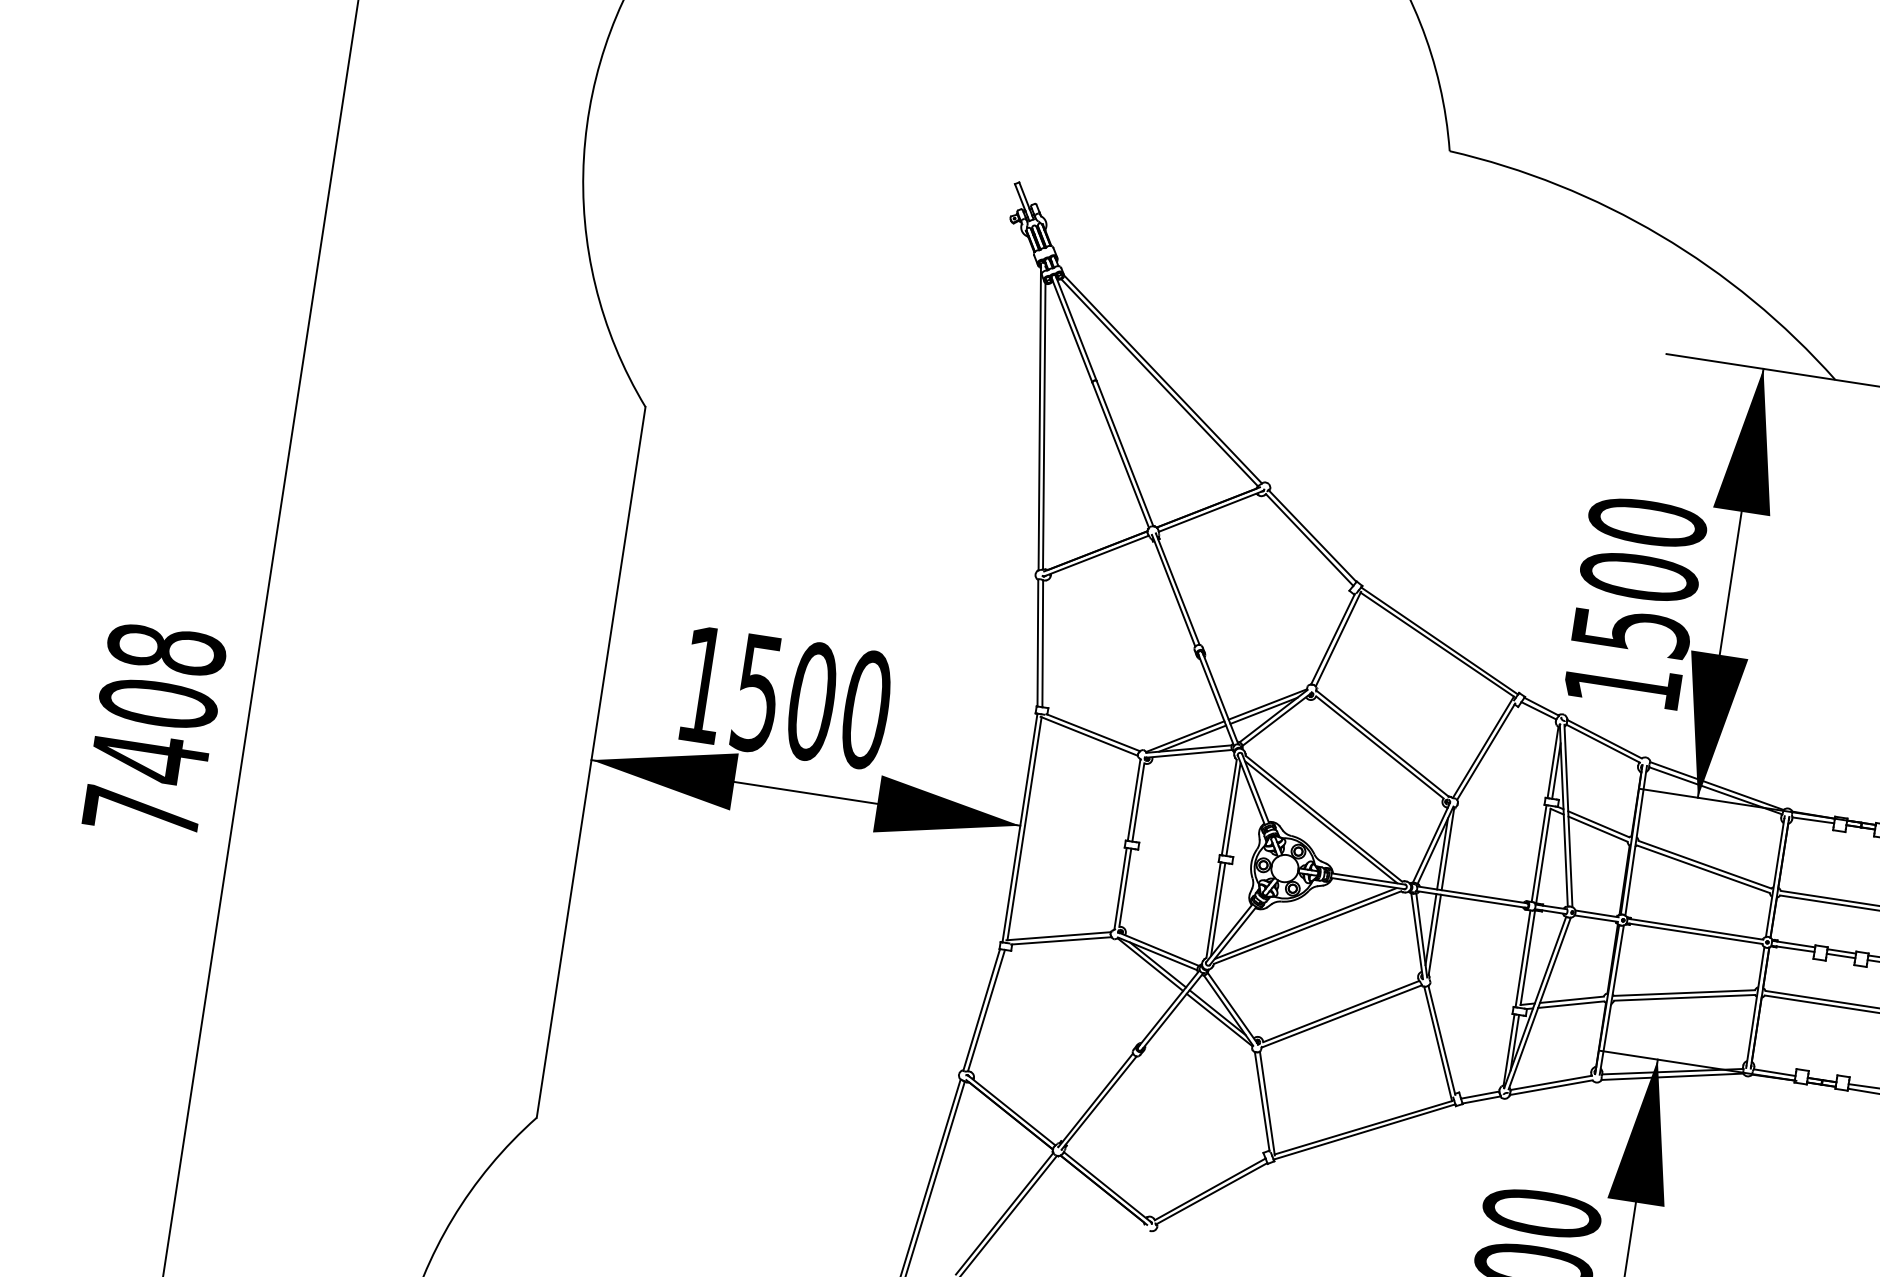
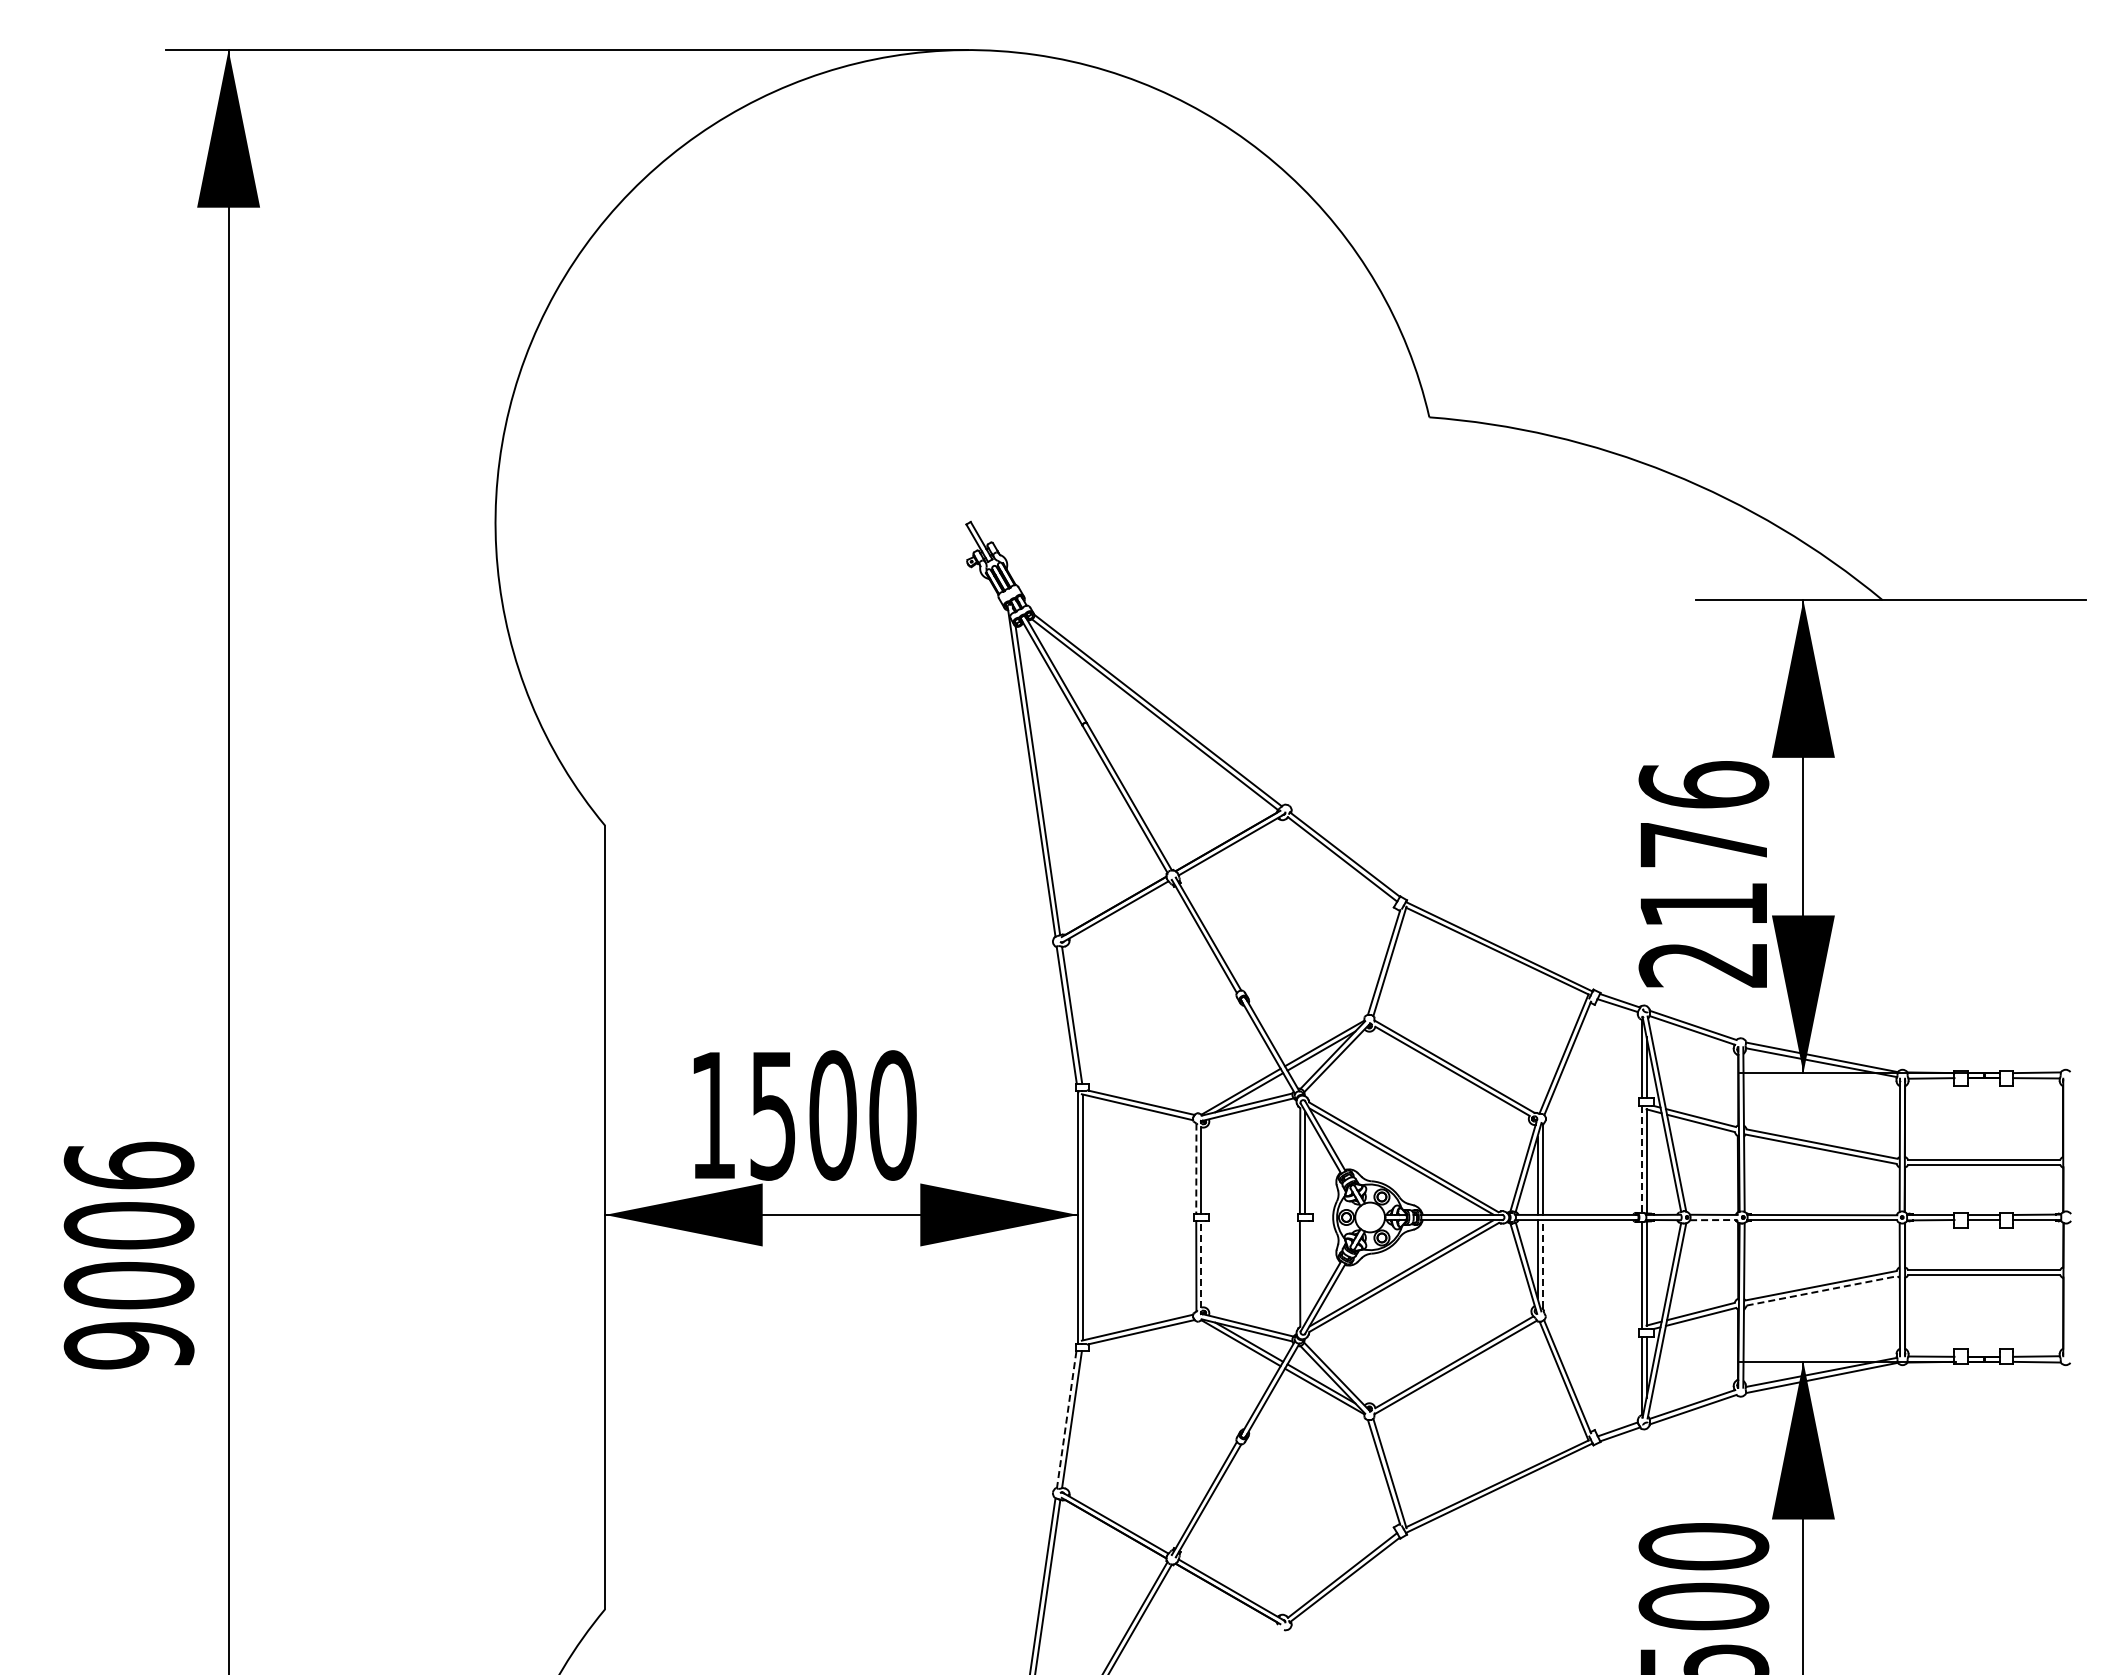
text: (1634, 603) -> (1703, 874), 1500 -> 2176
text: (153, 730) -> (128, 1255), 7408 -> 9006
line: (1134, 800) -> (1196, 1169), solid -> dashed
line: (1539, 853) -> (1641, 1159), solid -> dashed
line: (1125, 887) -> (1201, 1264), solid -> dashed
line: (1217, 909) -> (1304, 1272), removed
line: (1595, 918) -> (1713, 1220), solid -> dashed
line: (1434, 934) -> (1542, 1263), solid -> dashed
line: (1685, 997) -> (1822, 1290), solid -> dashed
line: (981, 1010) -> (1066, 1420), solid -> dashed

